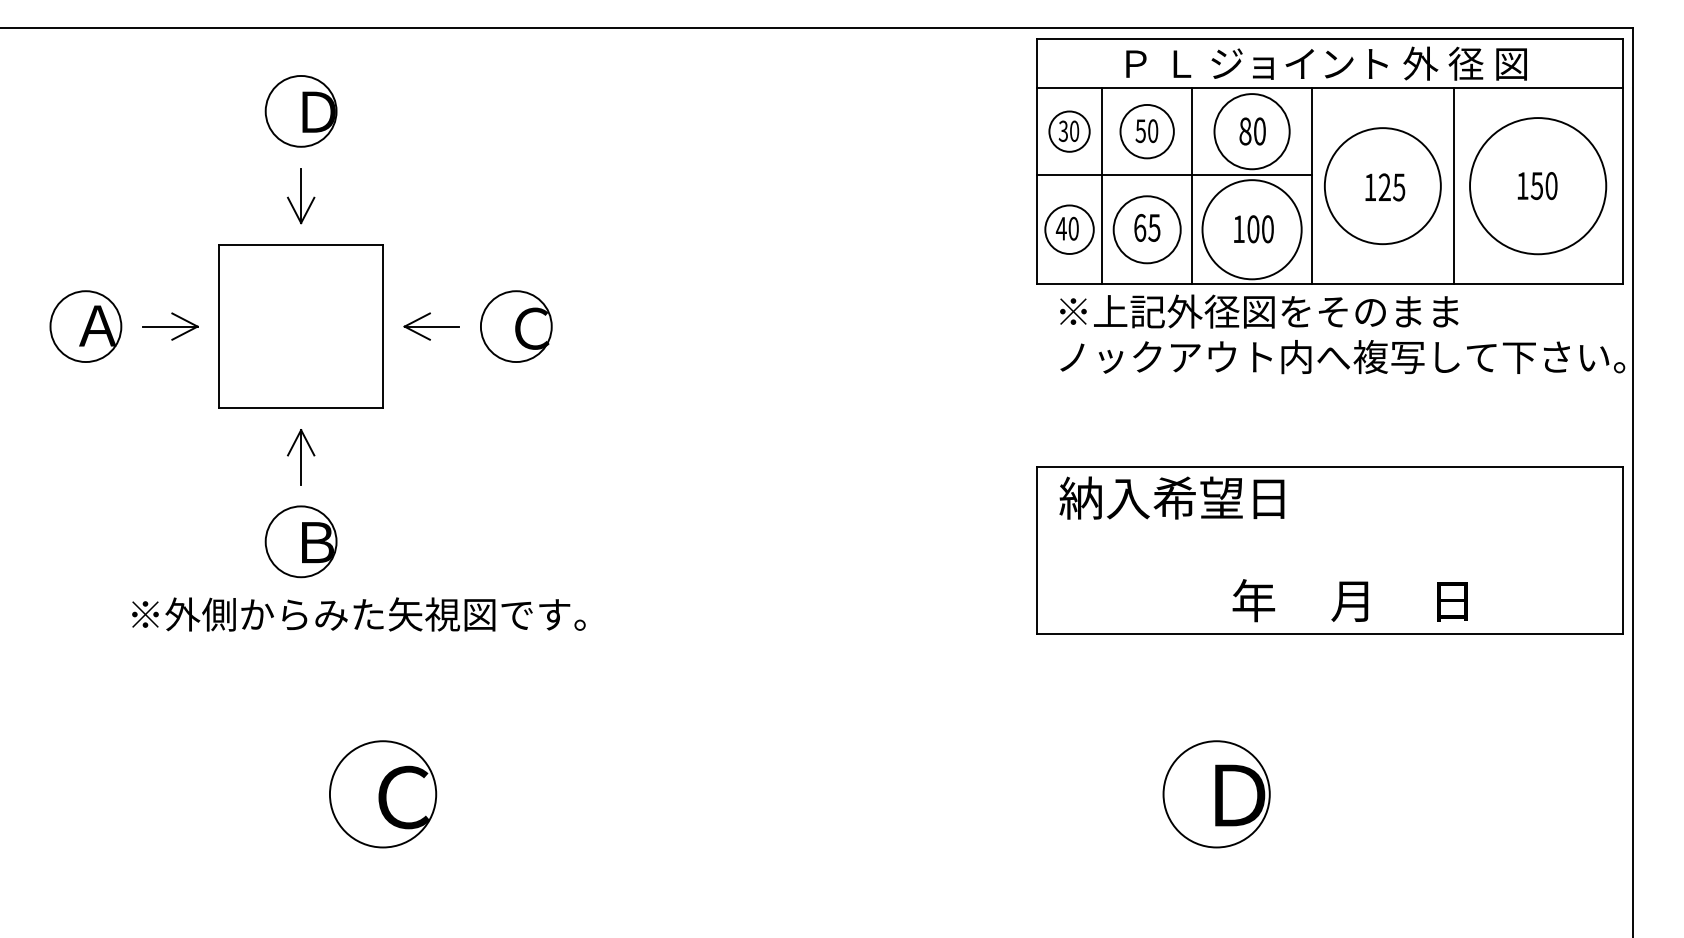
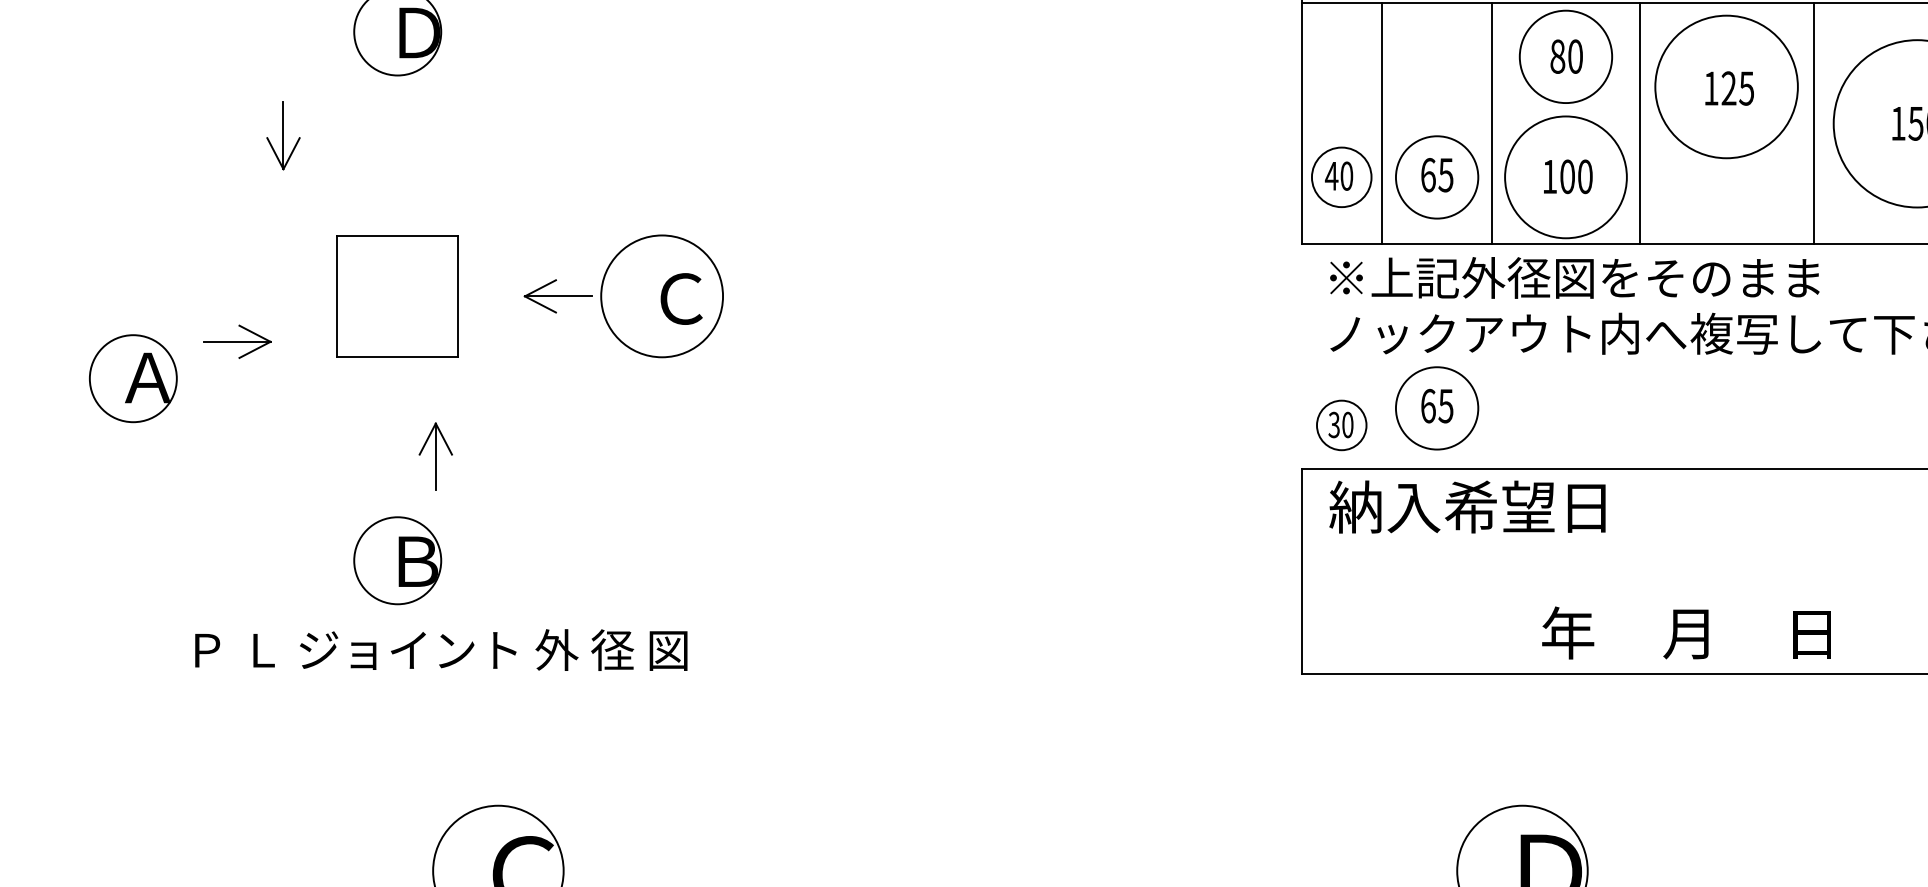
part: (1069, 131) -> (1341, 425), moved
part: (1146, 131) -> (1436, 56), removed
line: (1174, 175) -> (1470, 110), removed
part: (1382, 186) -> (1726, 87), moved
part: (301, 196) -> (283, 136), moved
part: (85, 326) -> (132, 378), moved
part: (170, 326) -> (237, 341), moved
part: (300, 326) -> (396, 296), size x0.6
circle: (515, 326) -> (661, 296), size x1.4
part: (1146, 417) -> (1436, 408), added
part: (301, 457) -> (436, 457), moved
text: (358, 614) -> (468, 650), ※外側からみた矢視図です。 -> Ｐ Ｌ ジョイント 外 径 図

